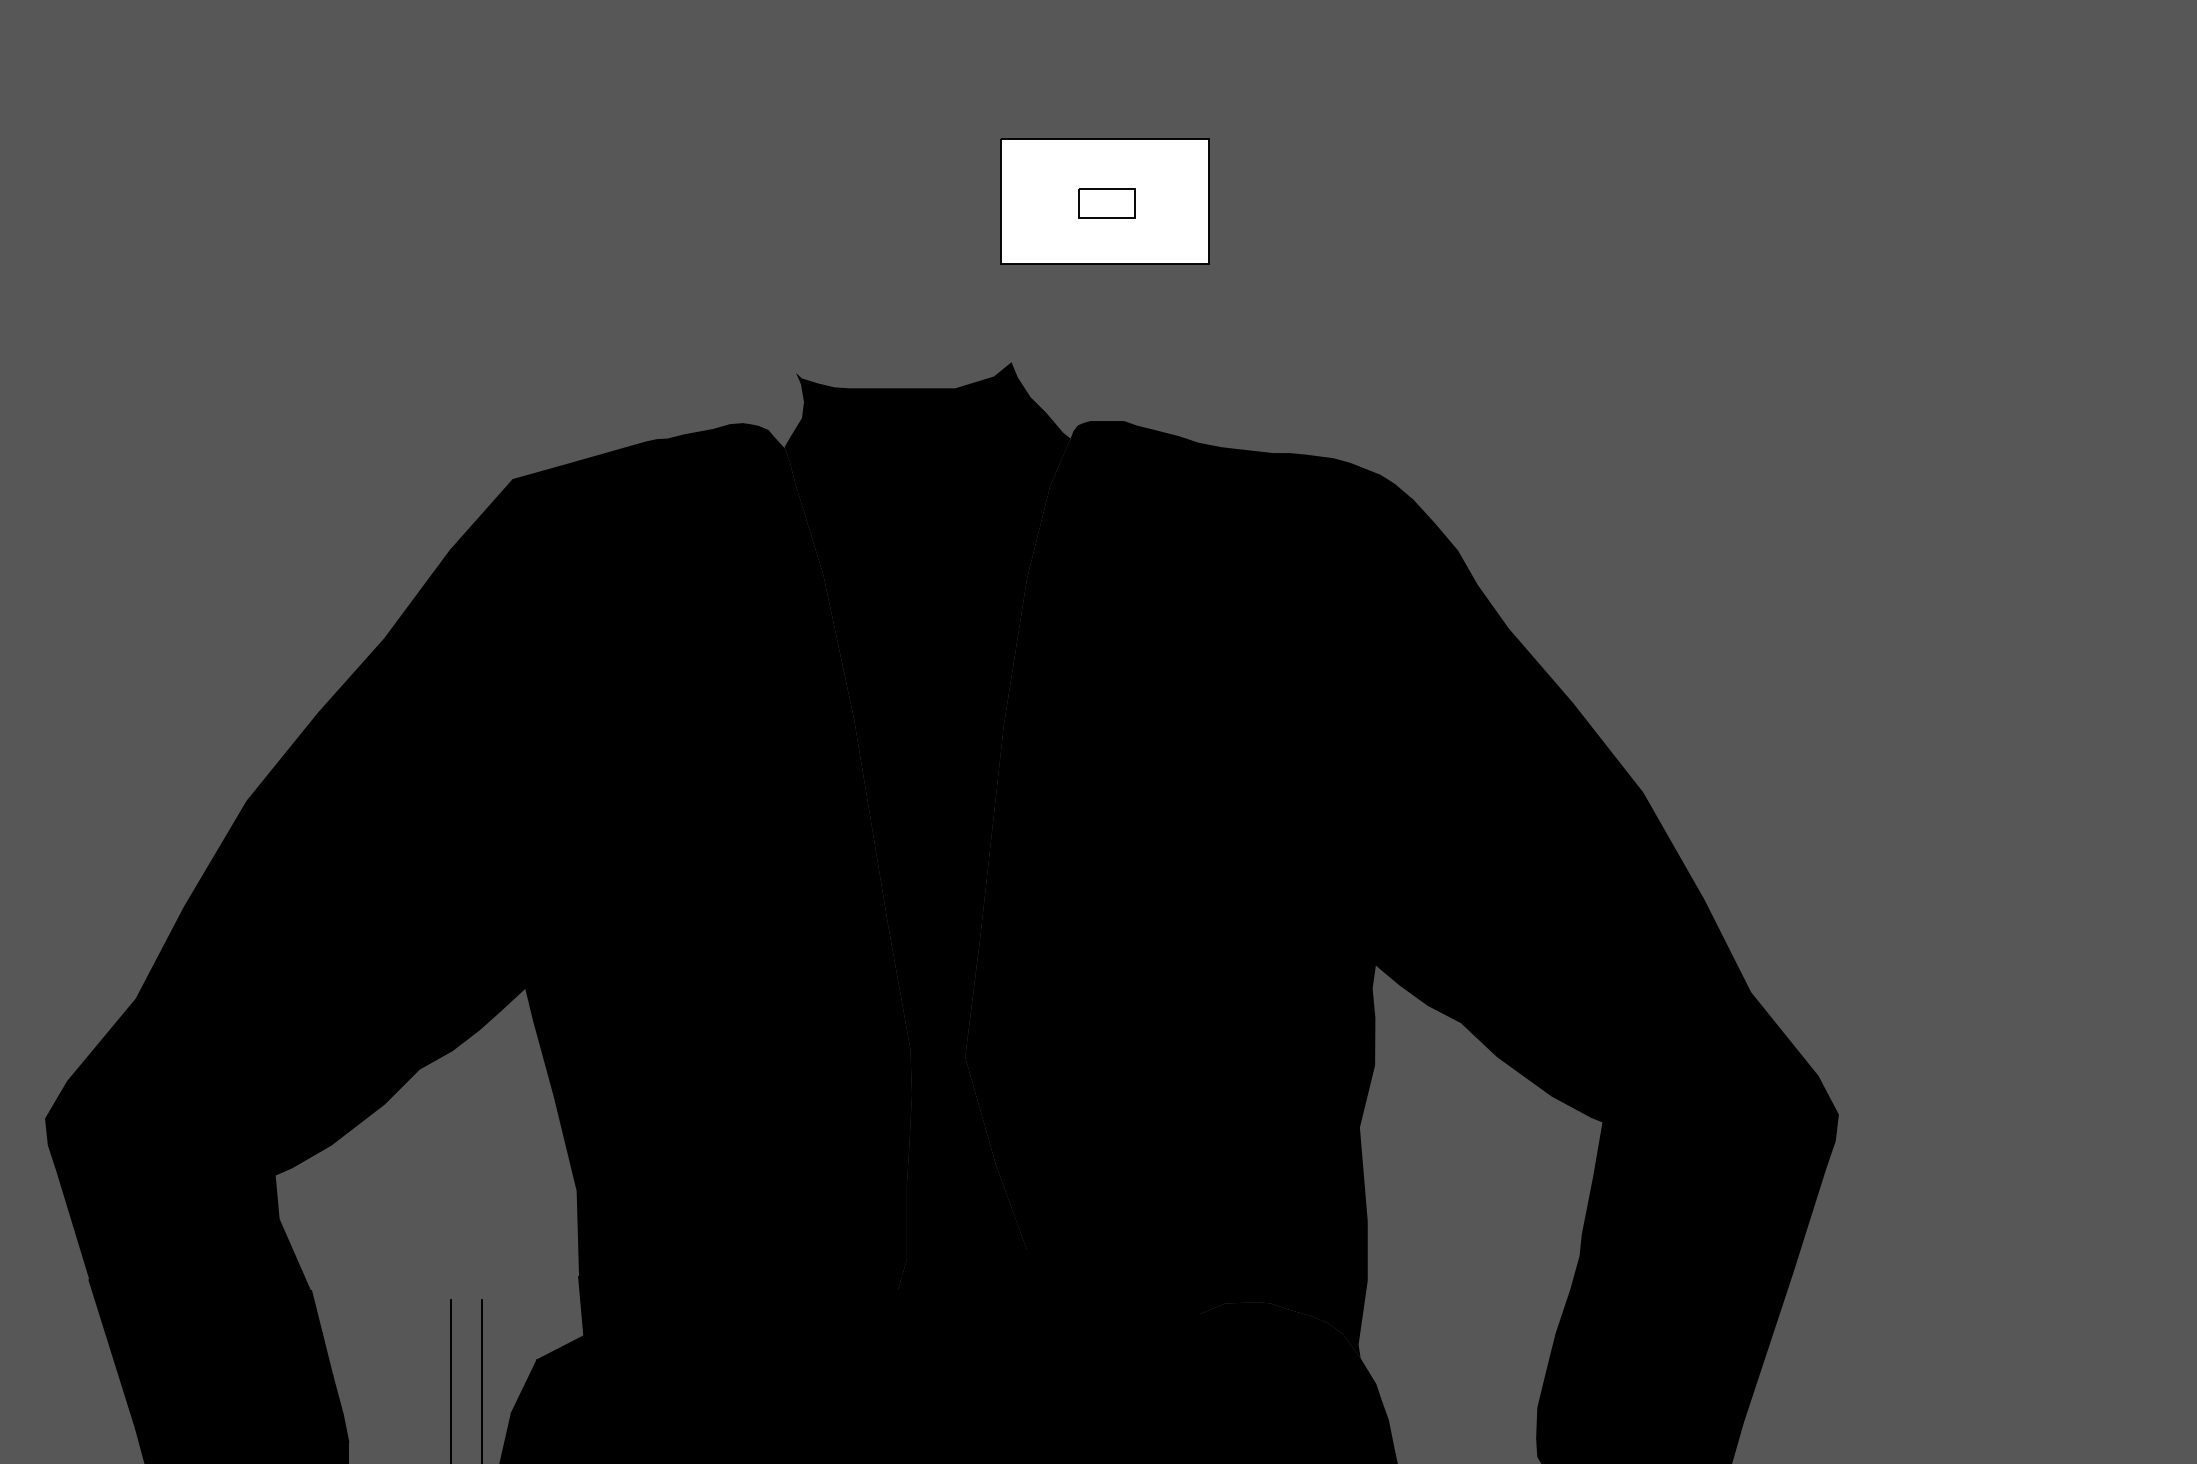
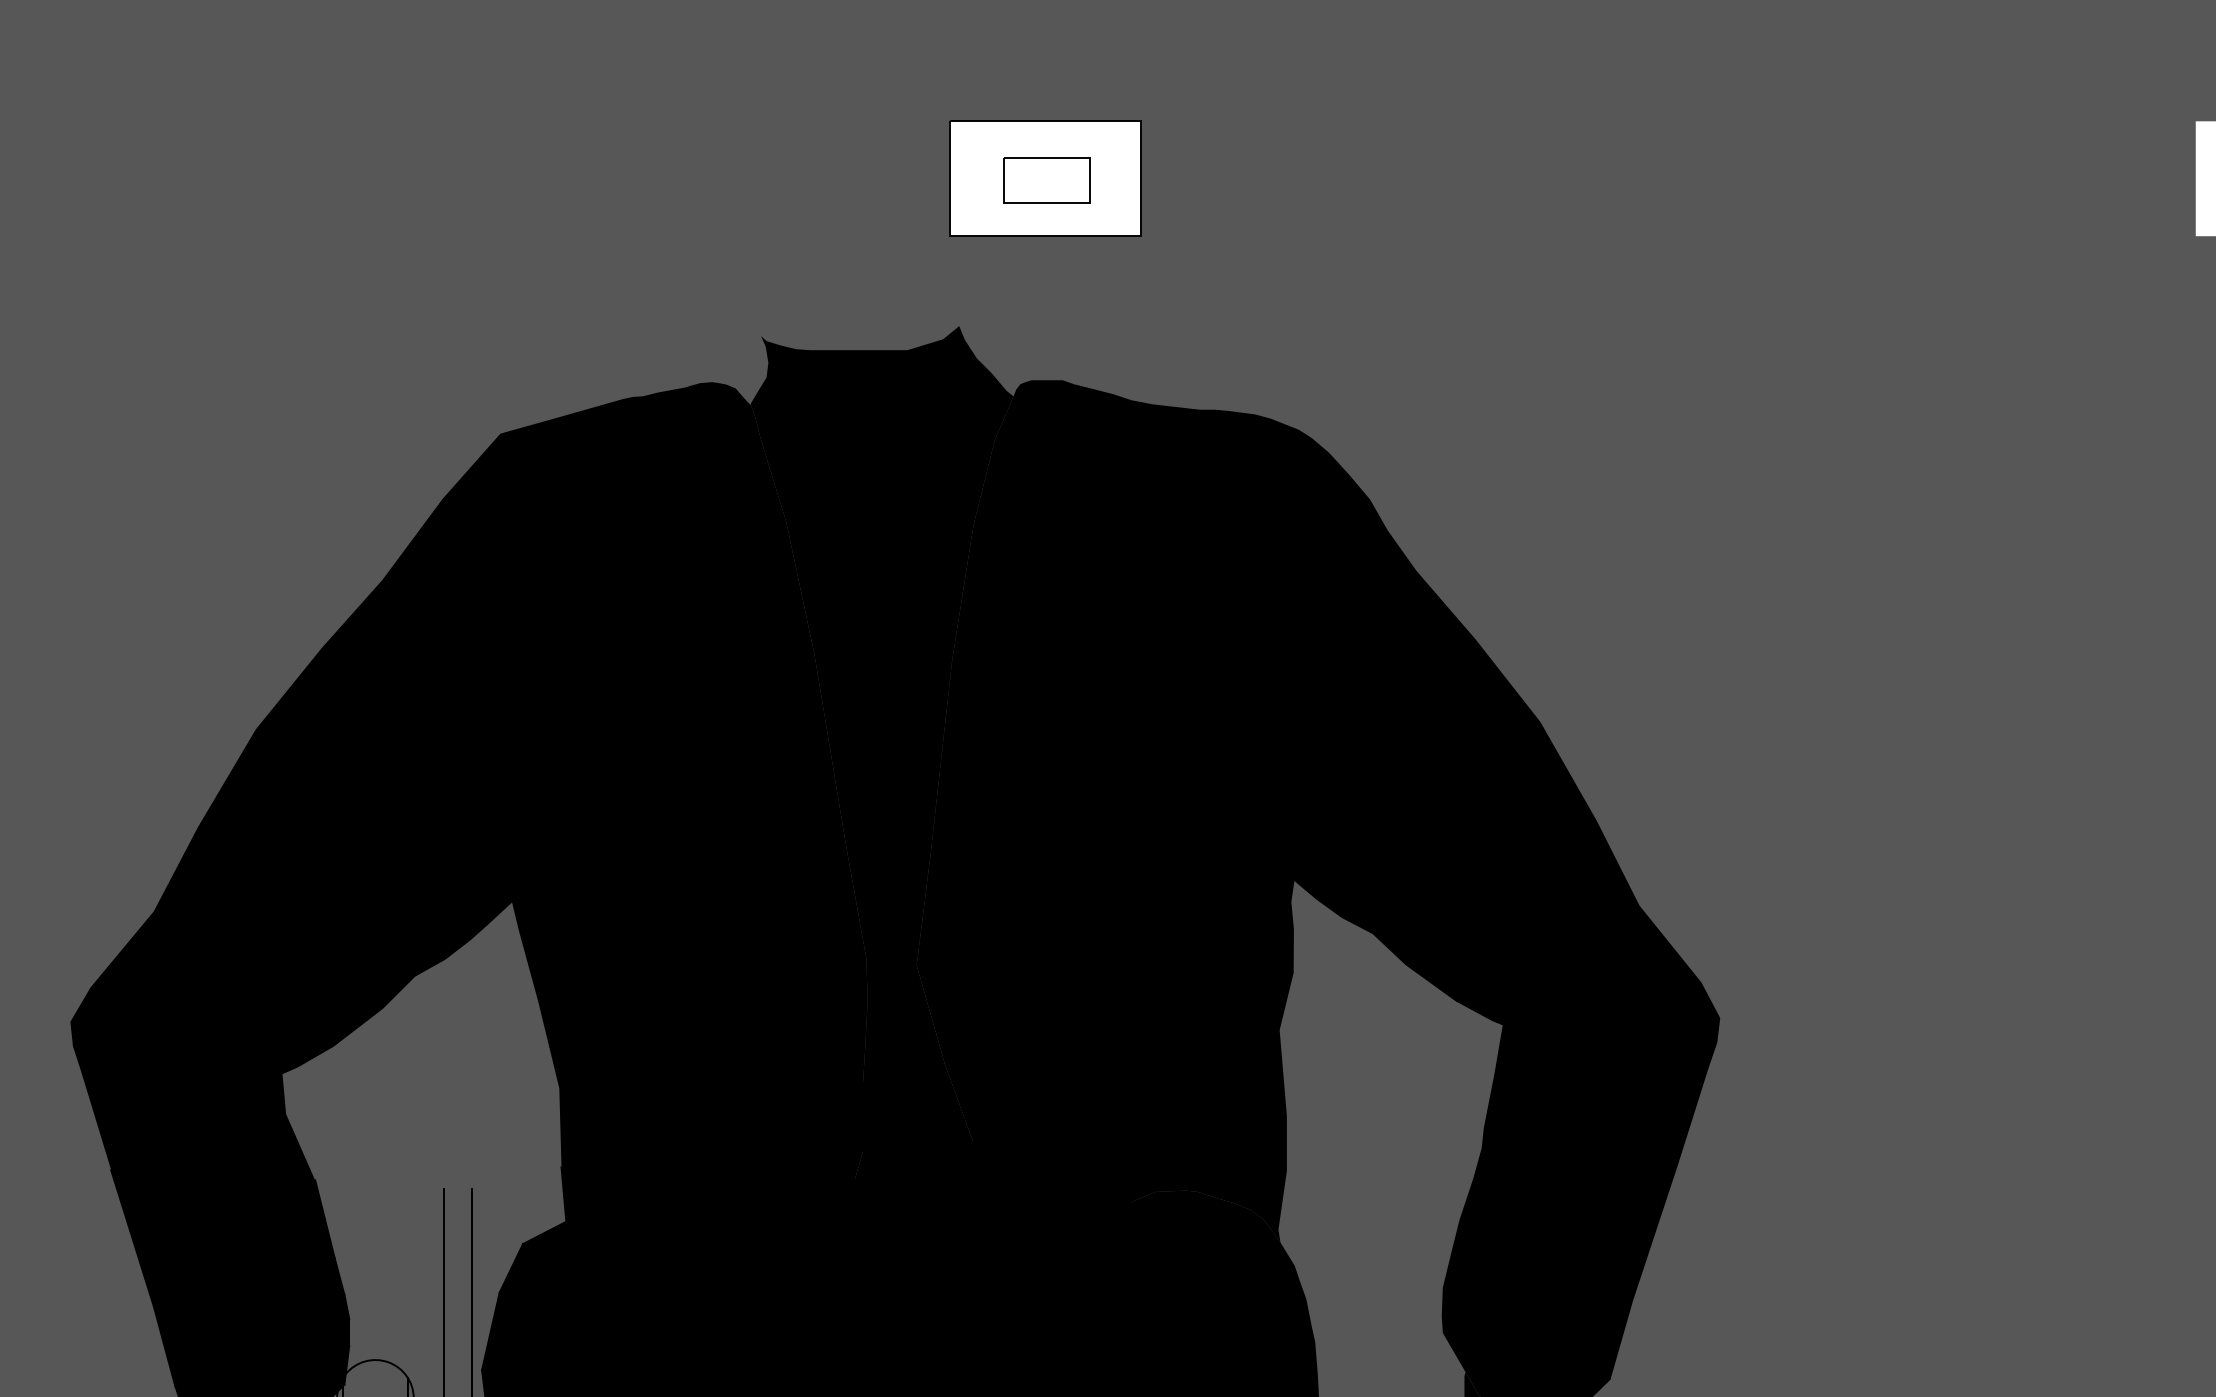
part: (1106, 203) -> (1046, 180), size x1.67

